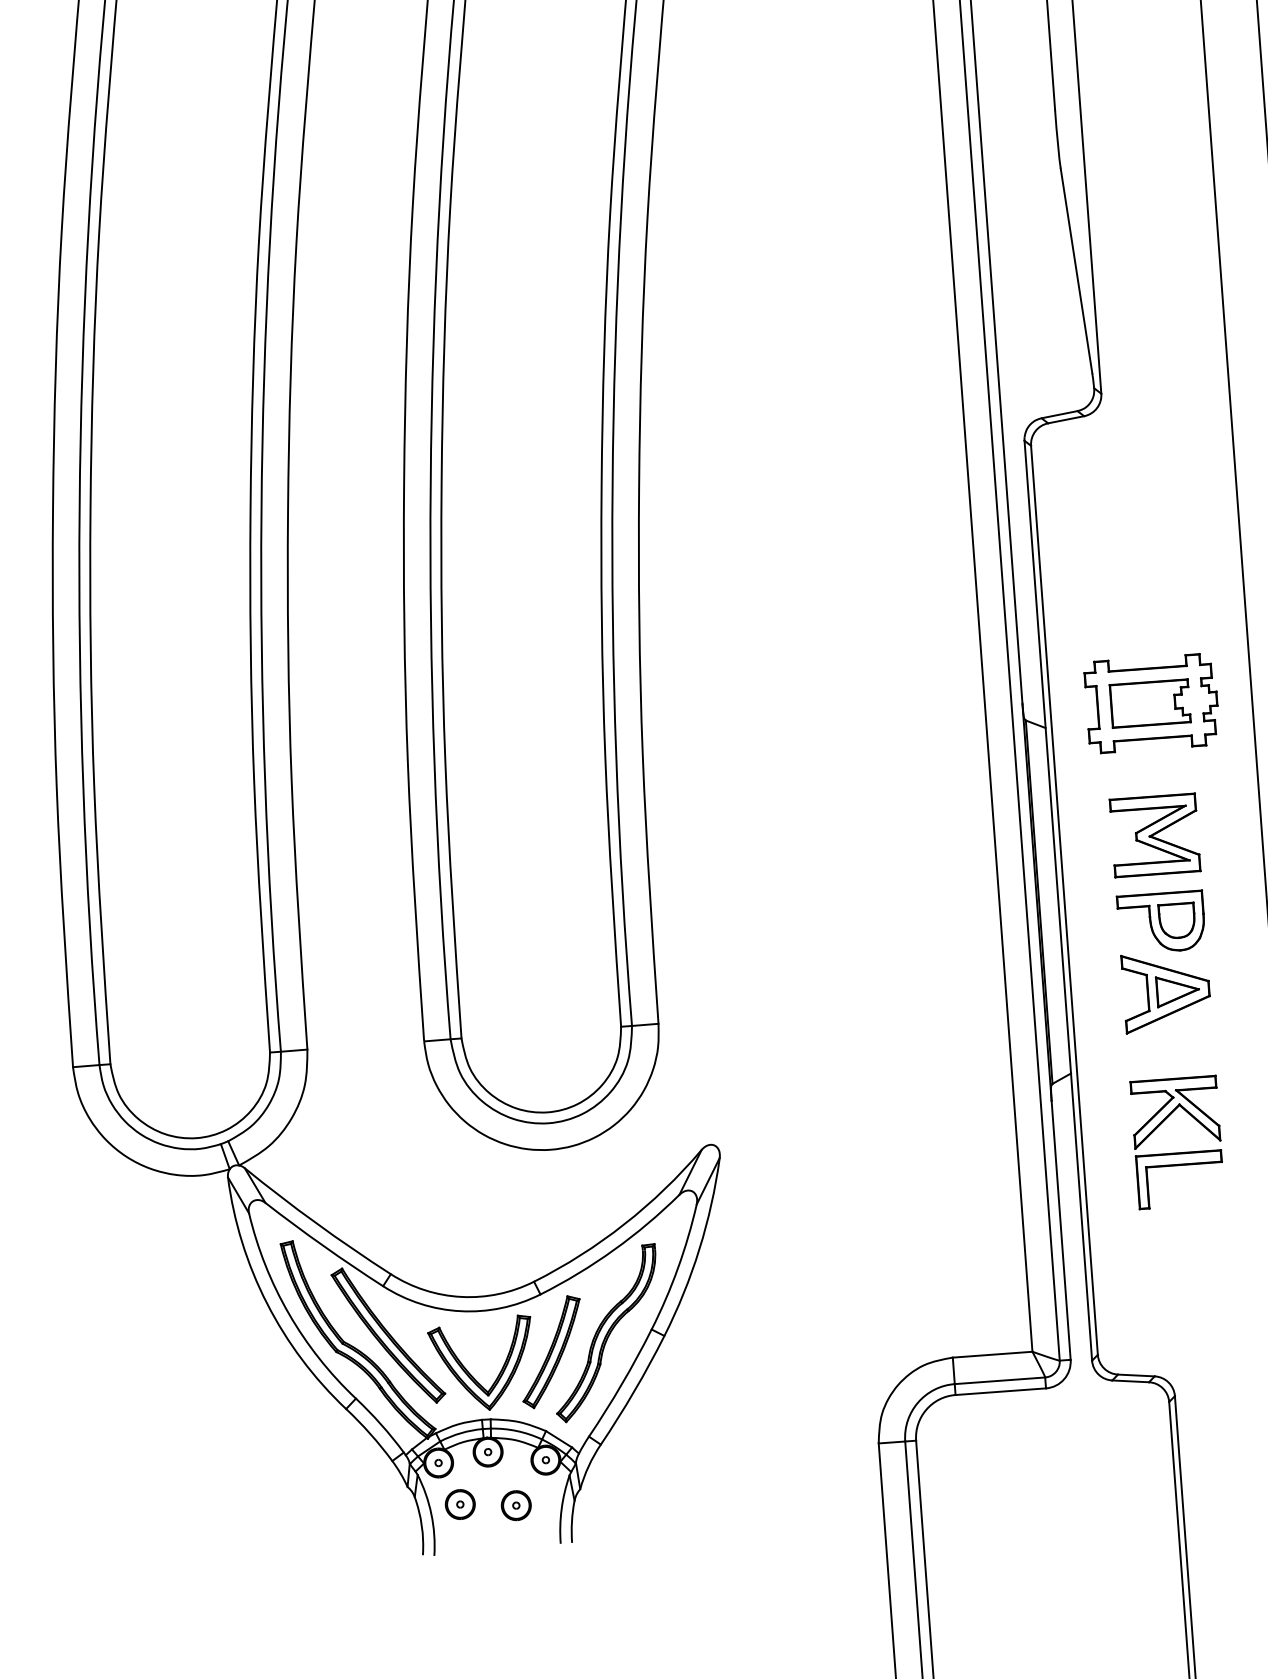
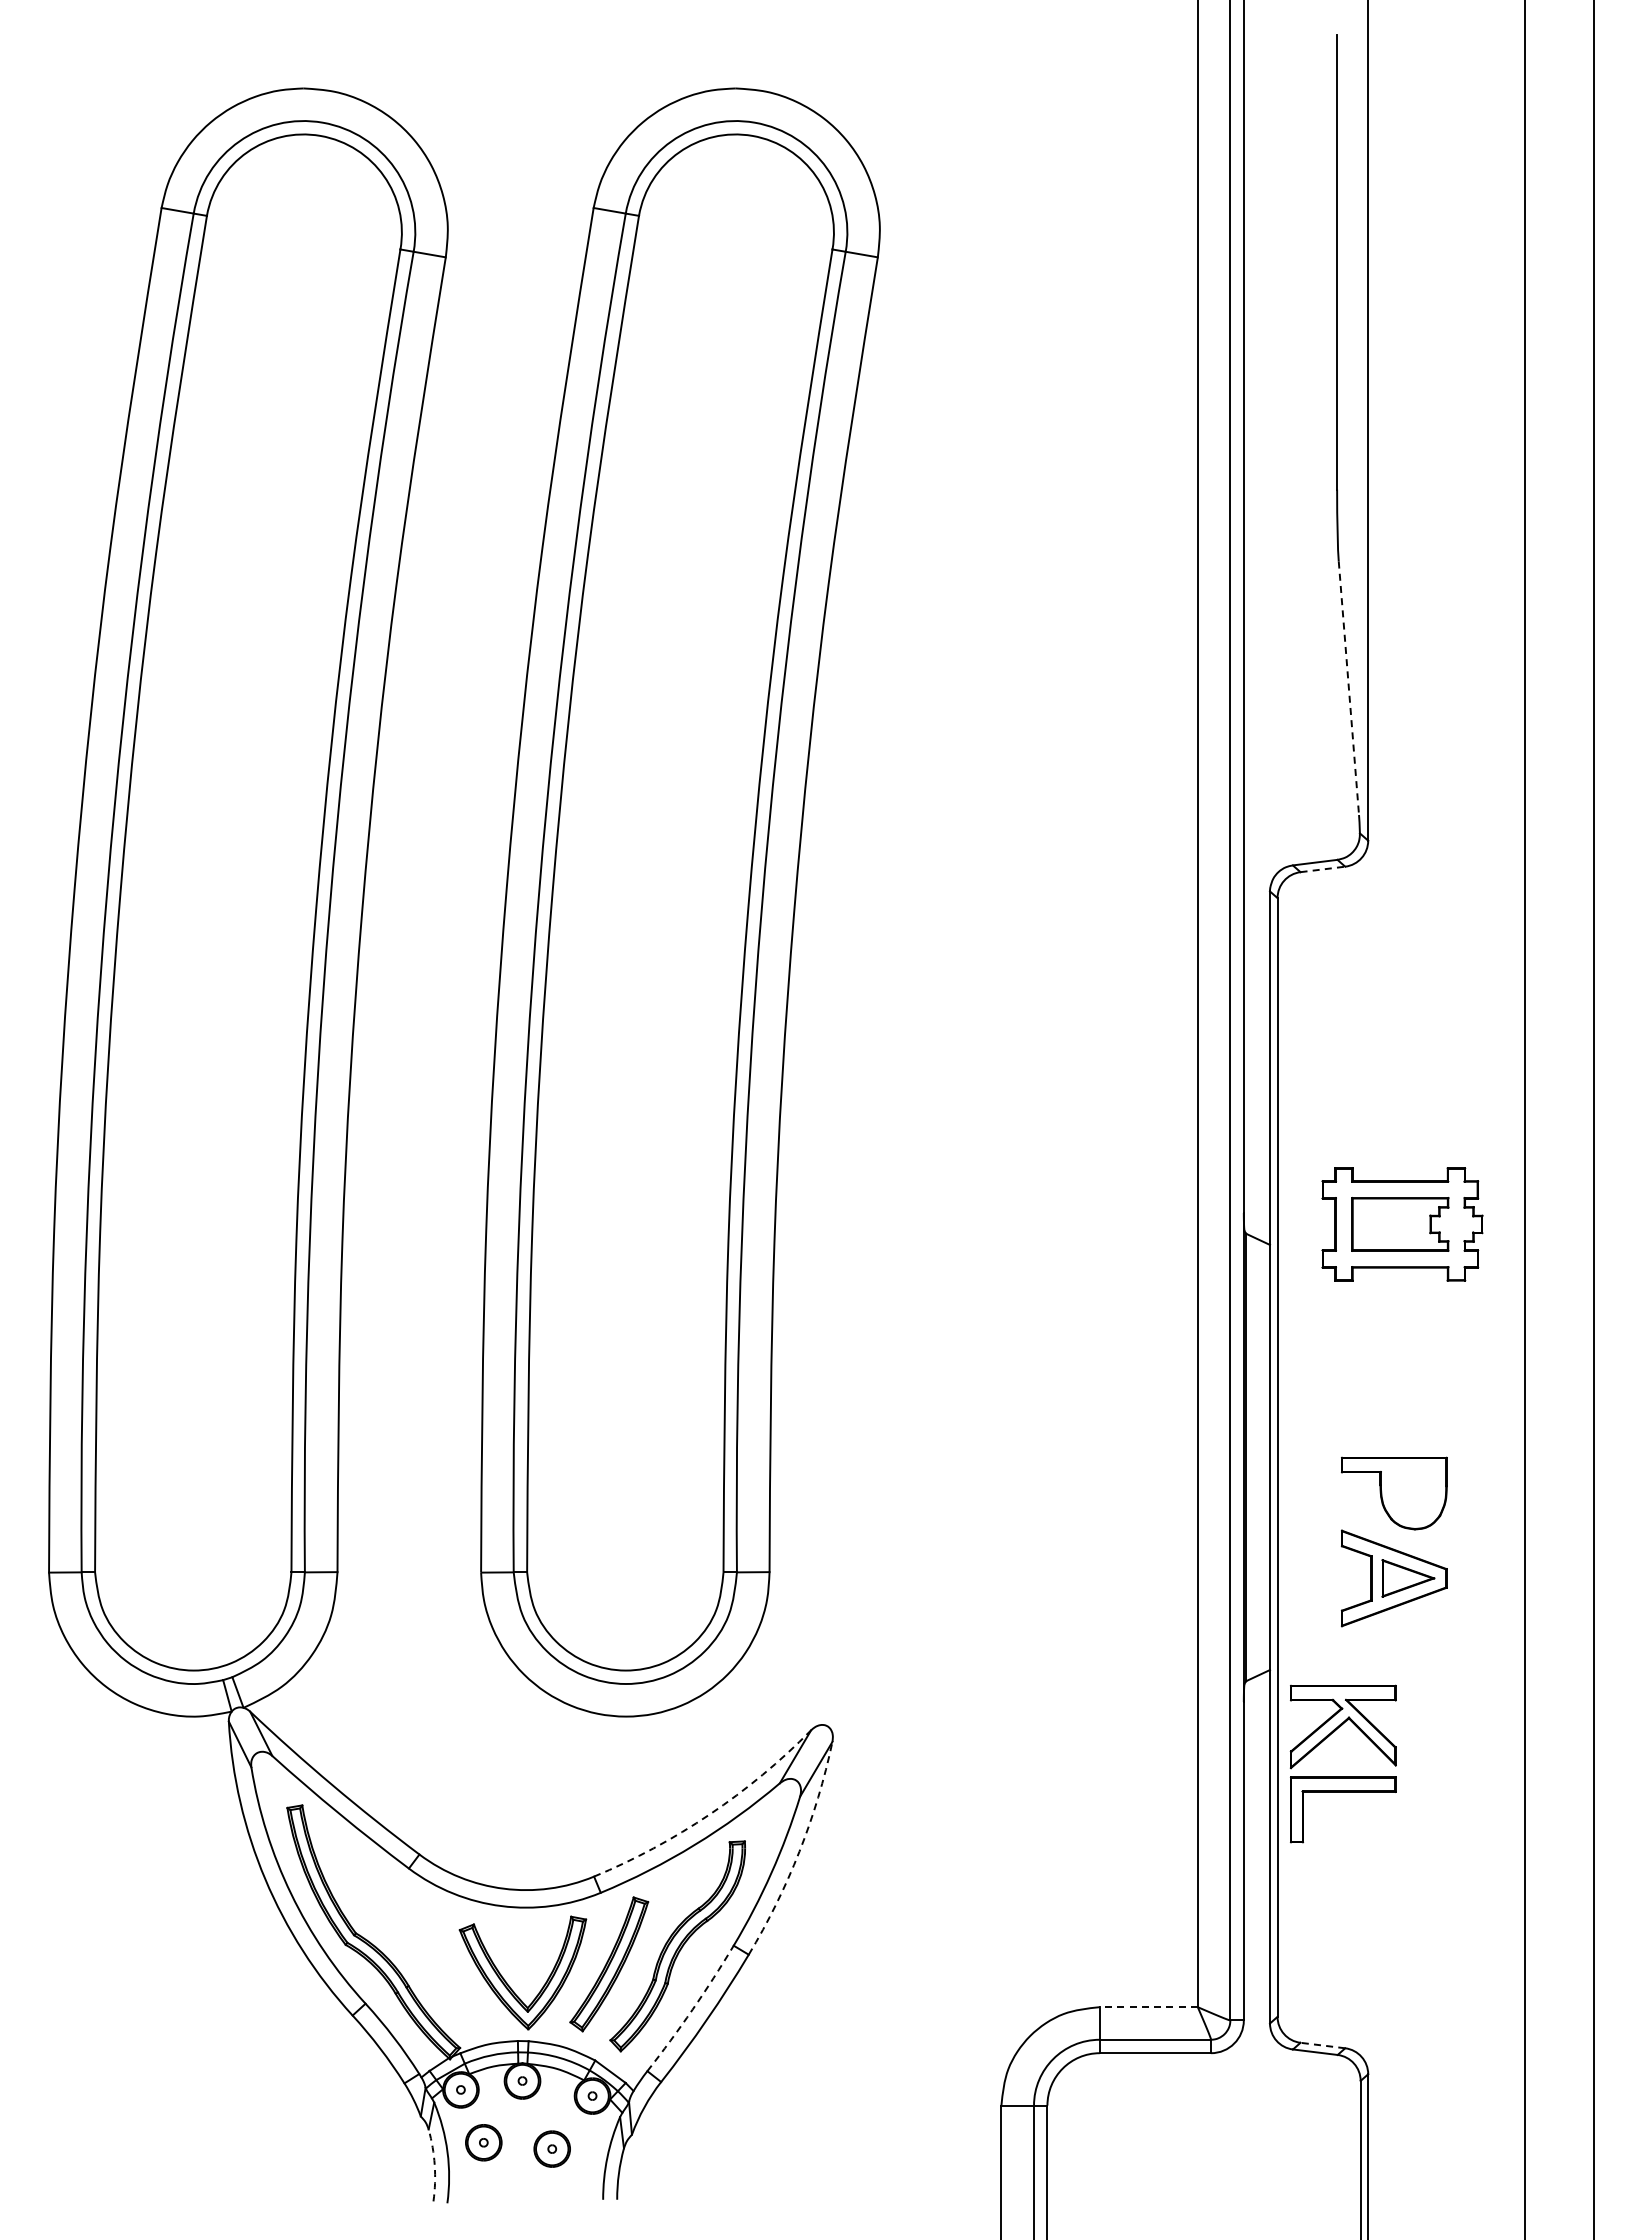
line: (1076, 271) -> (1348, 688), solid -> dashed
line: (1065, 419) -> (1322, 869), solid -> dashed
part: (1155, 834) -> (1394, 1385), removed
part: (1177, 920) -> (1413, 1492), removed
part: (1177, 1152) -> (1342, 1776), moved
arc: (624, 1224) -> (709, 1814), solid -> dashed
arc: (699, 1249) -> (799, 1851), solid -> dashed
part: (388, 1335) -> (410, 1929), removed
line: (992, 1354) -> (1148, 2007), solid -> dashed
line: (1136, 1375) -> (1322, 2045), solid -> dashed
arc: (621, 1383) -> (692, 2009), solid -> dashed
arc: (421, 1525) -> (434, 2165), solid -> dashed

